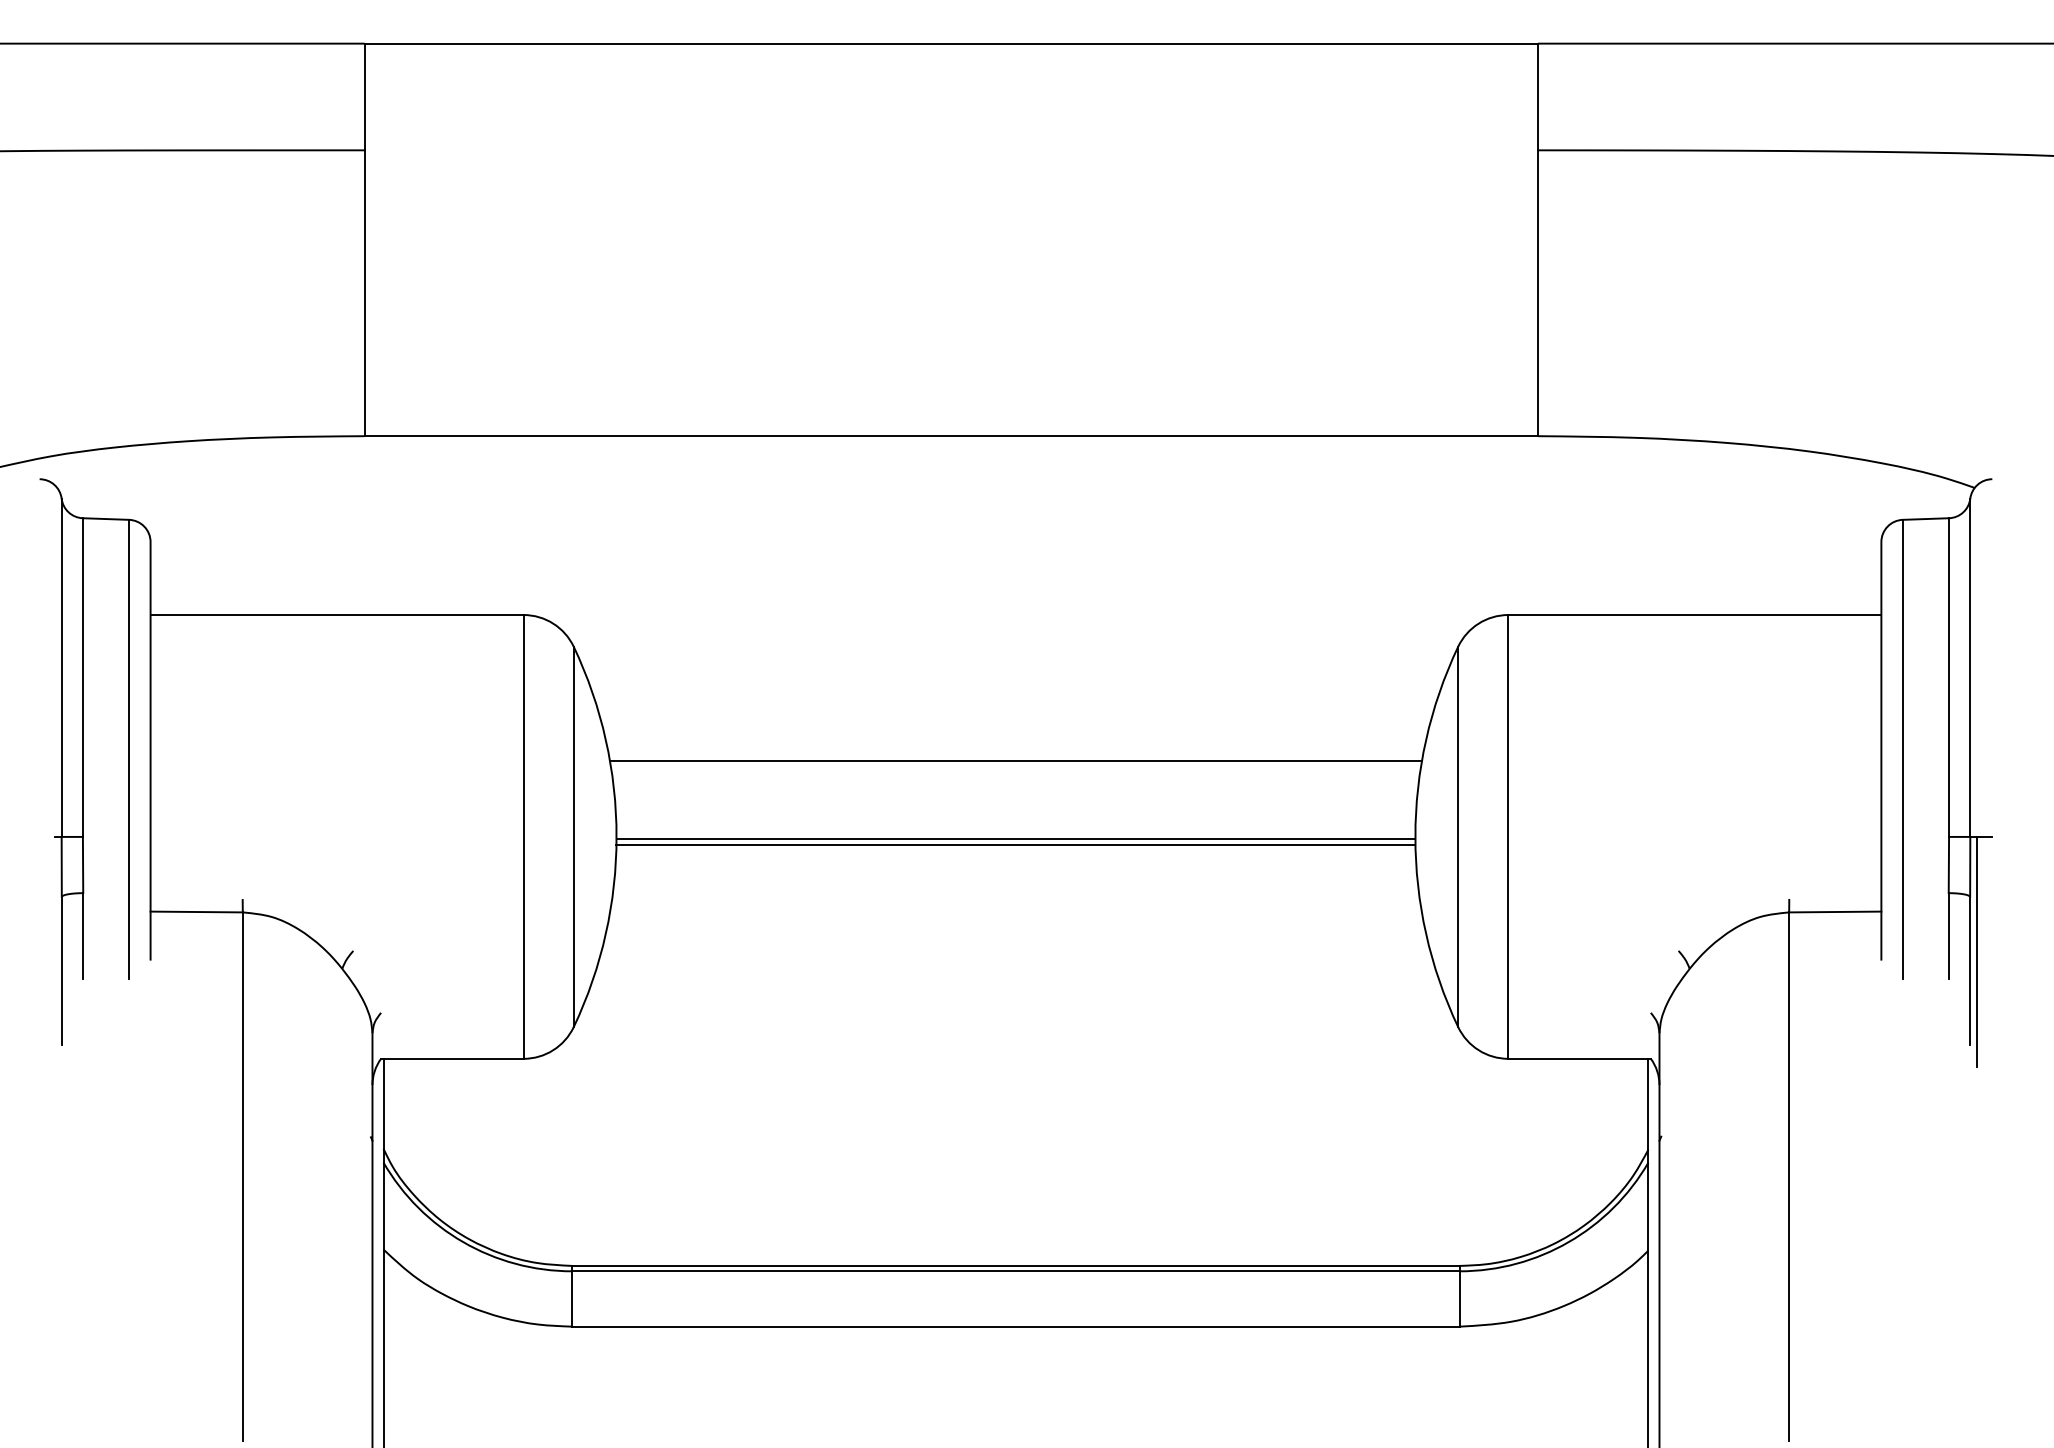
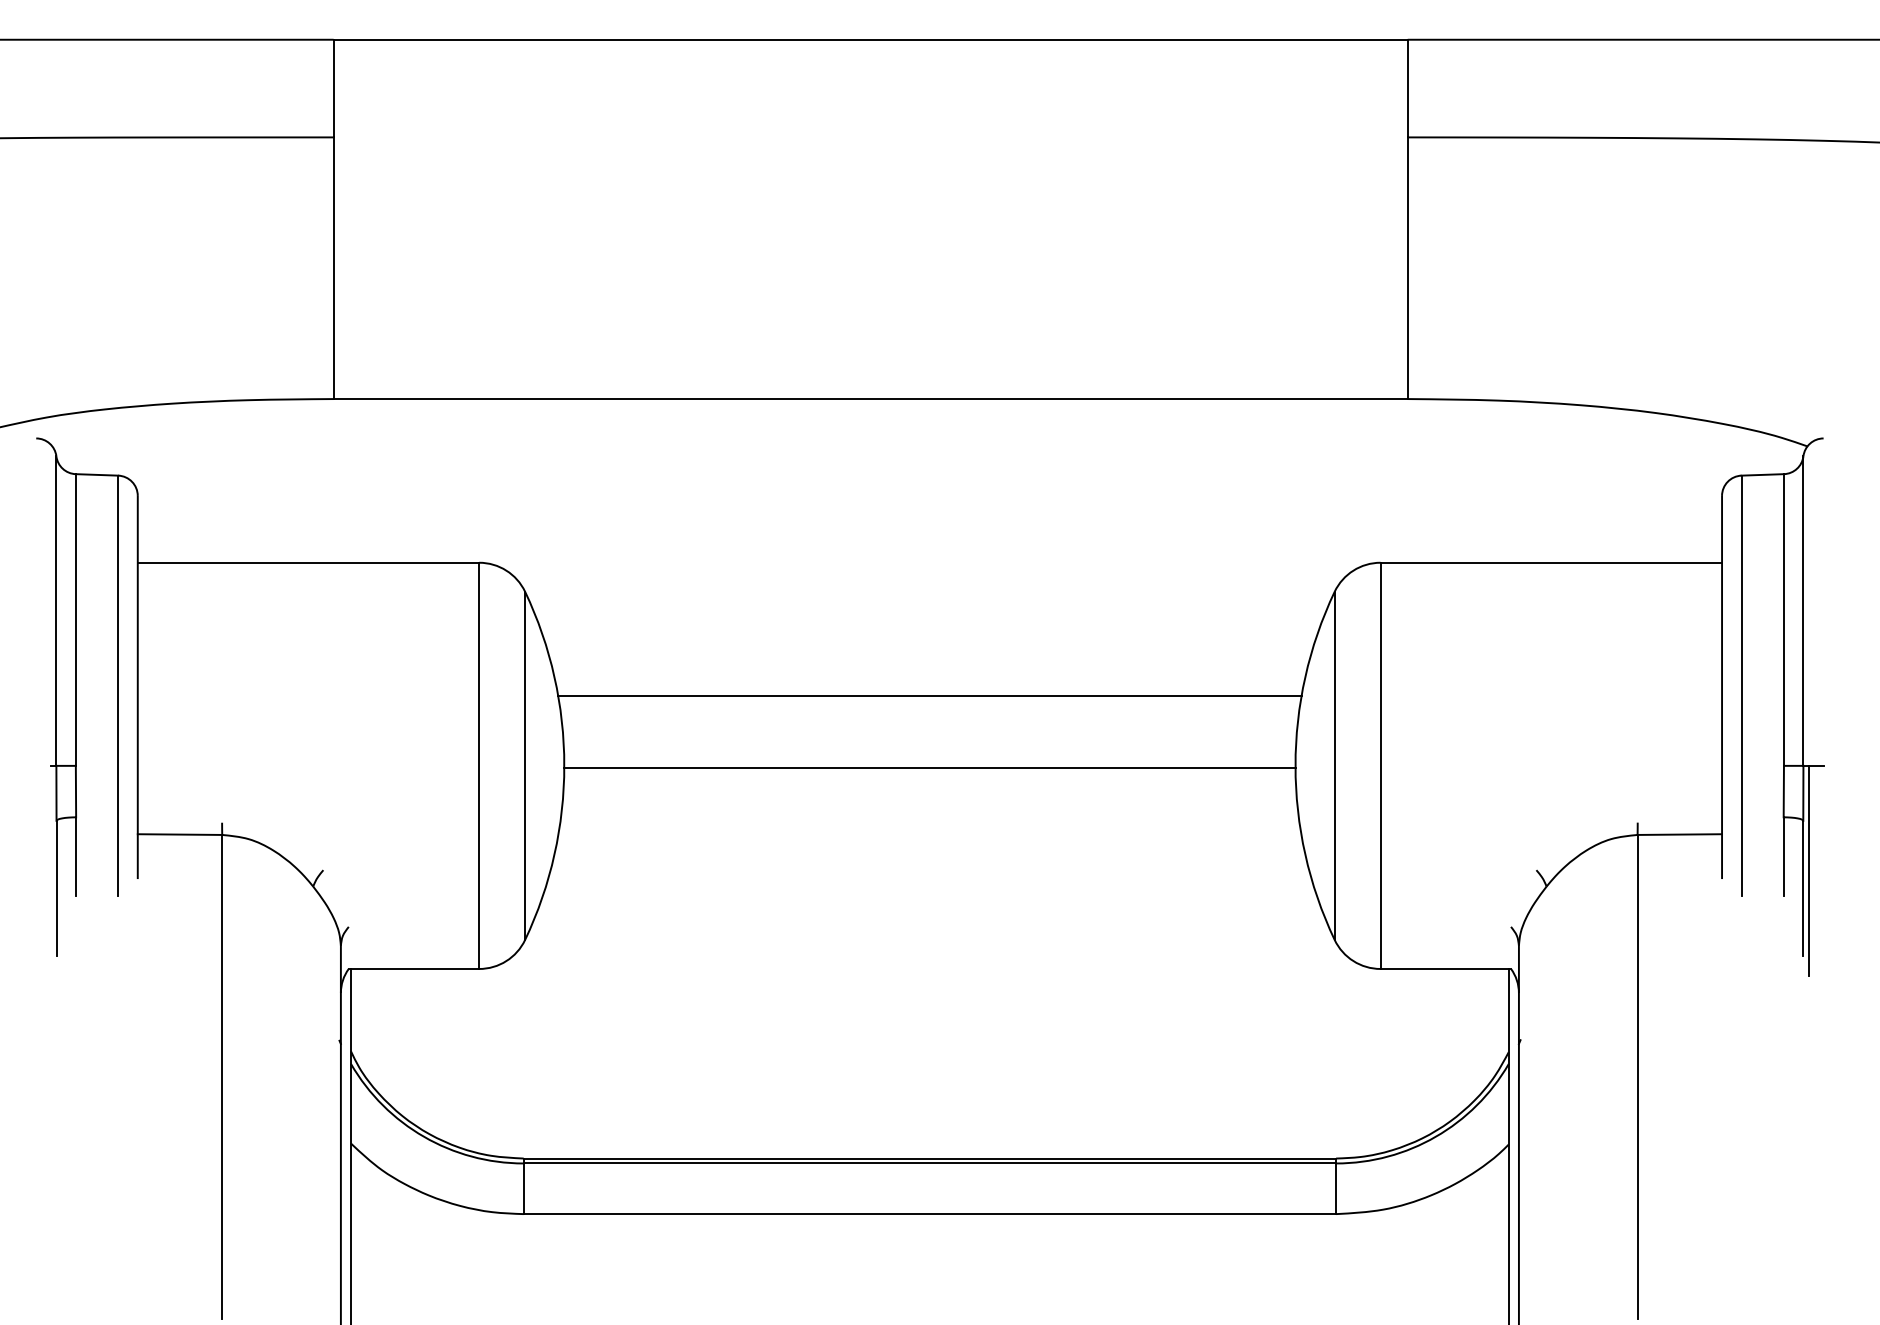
line: (1015, 845) -> (929, 773), removed

